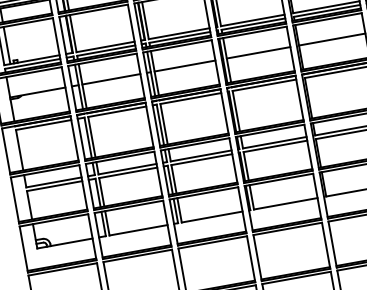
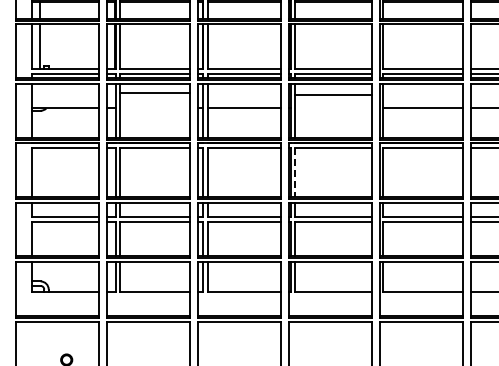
line: (258, 52) -> (333, 95), moved
line: (111, 79) -> (155, 93), moved
line: (236, 111) -> (295, 172), solid -> dashed

